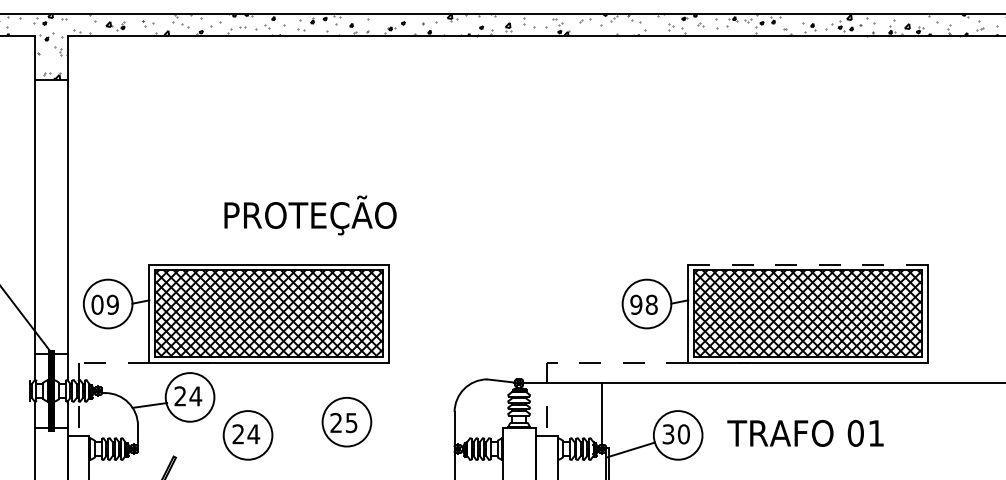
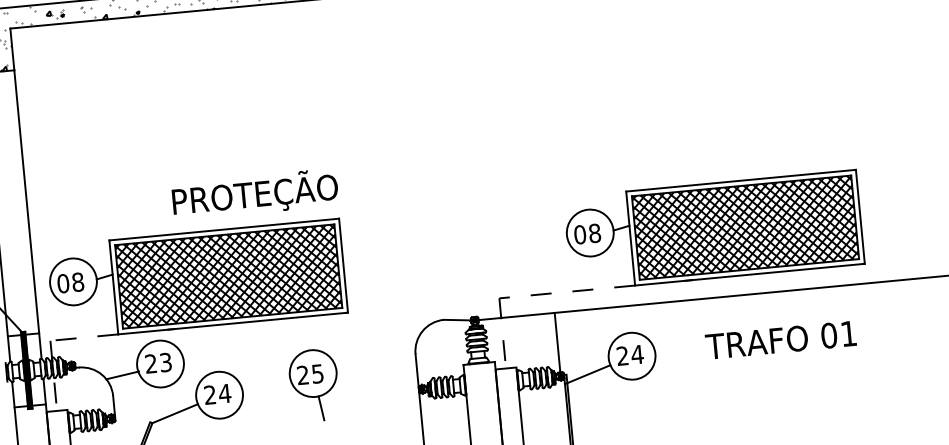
text: (310, 215) -> (255, 194), moved
line: (807, 264) -> (740, 180), dashed -> solid
text: (112, 304) -> (77, 281), 09 -> 08
text: (636, 304) -> (580, 234), 98 -> 08
text: (195, 396) -> (165, 362), 24 -> 23
text: (805, 433) -> (780, 340), moved
text: (676, 434) -> (630, 355), 30 -> 24
line: (200, 449) -> (175, 413), added
line: (351, 458) -> (320, 408), added

